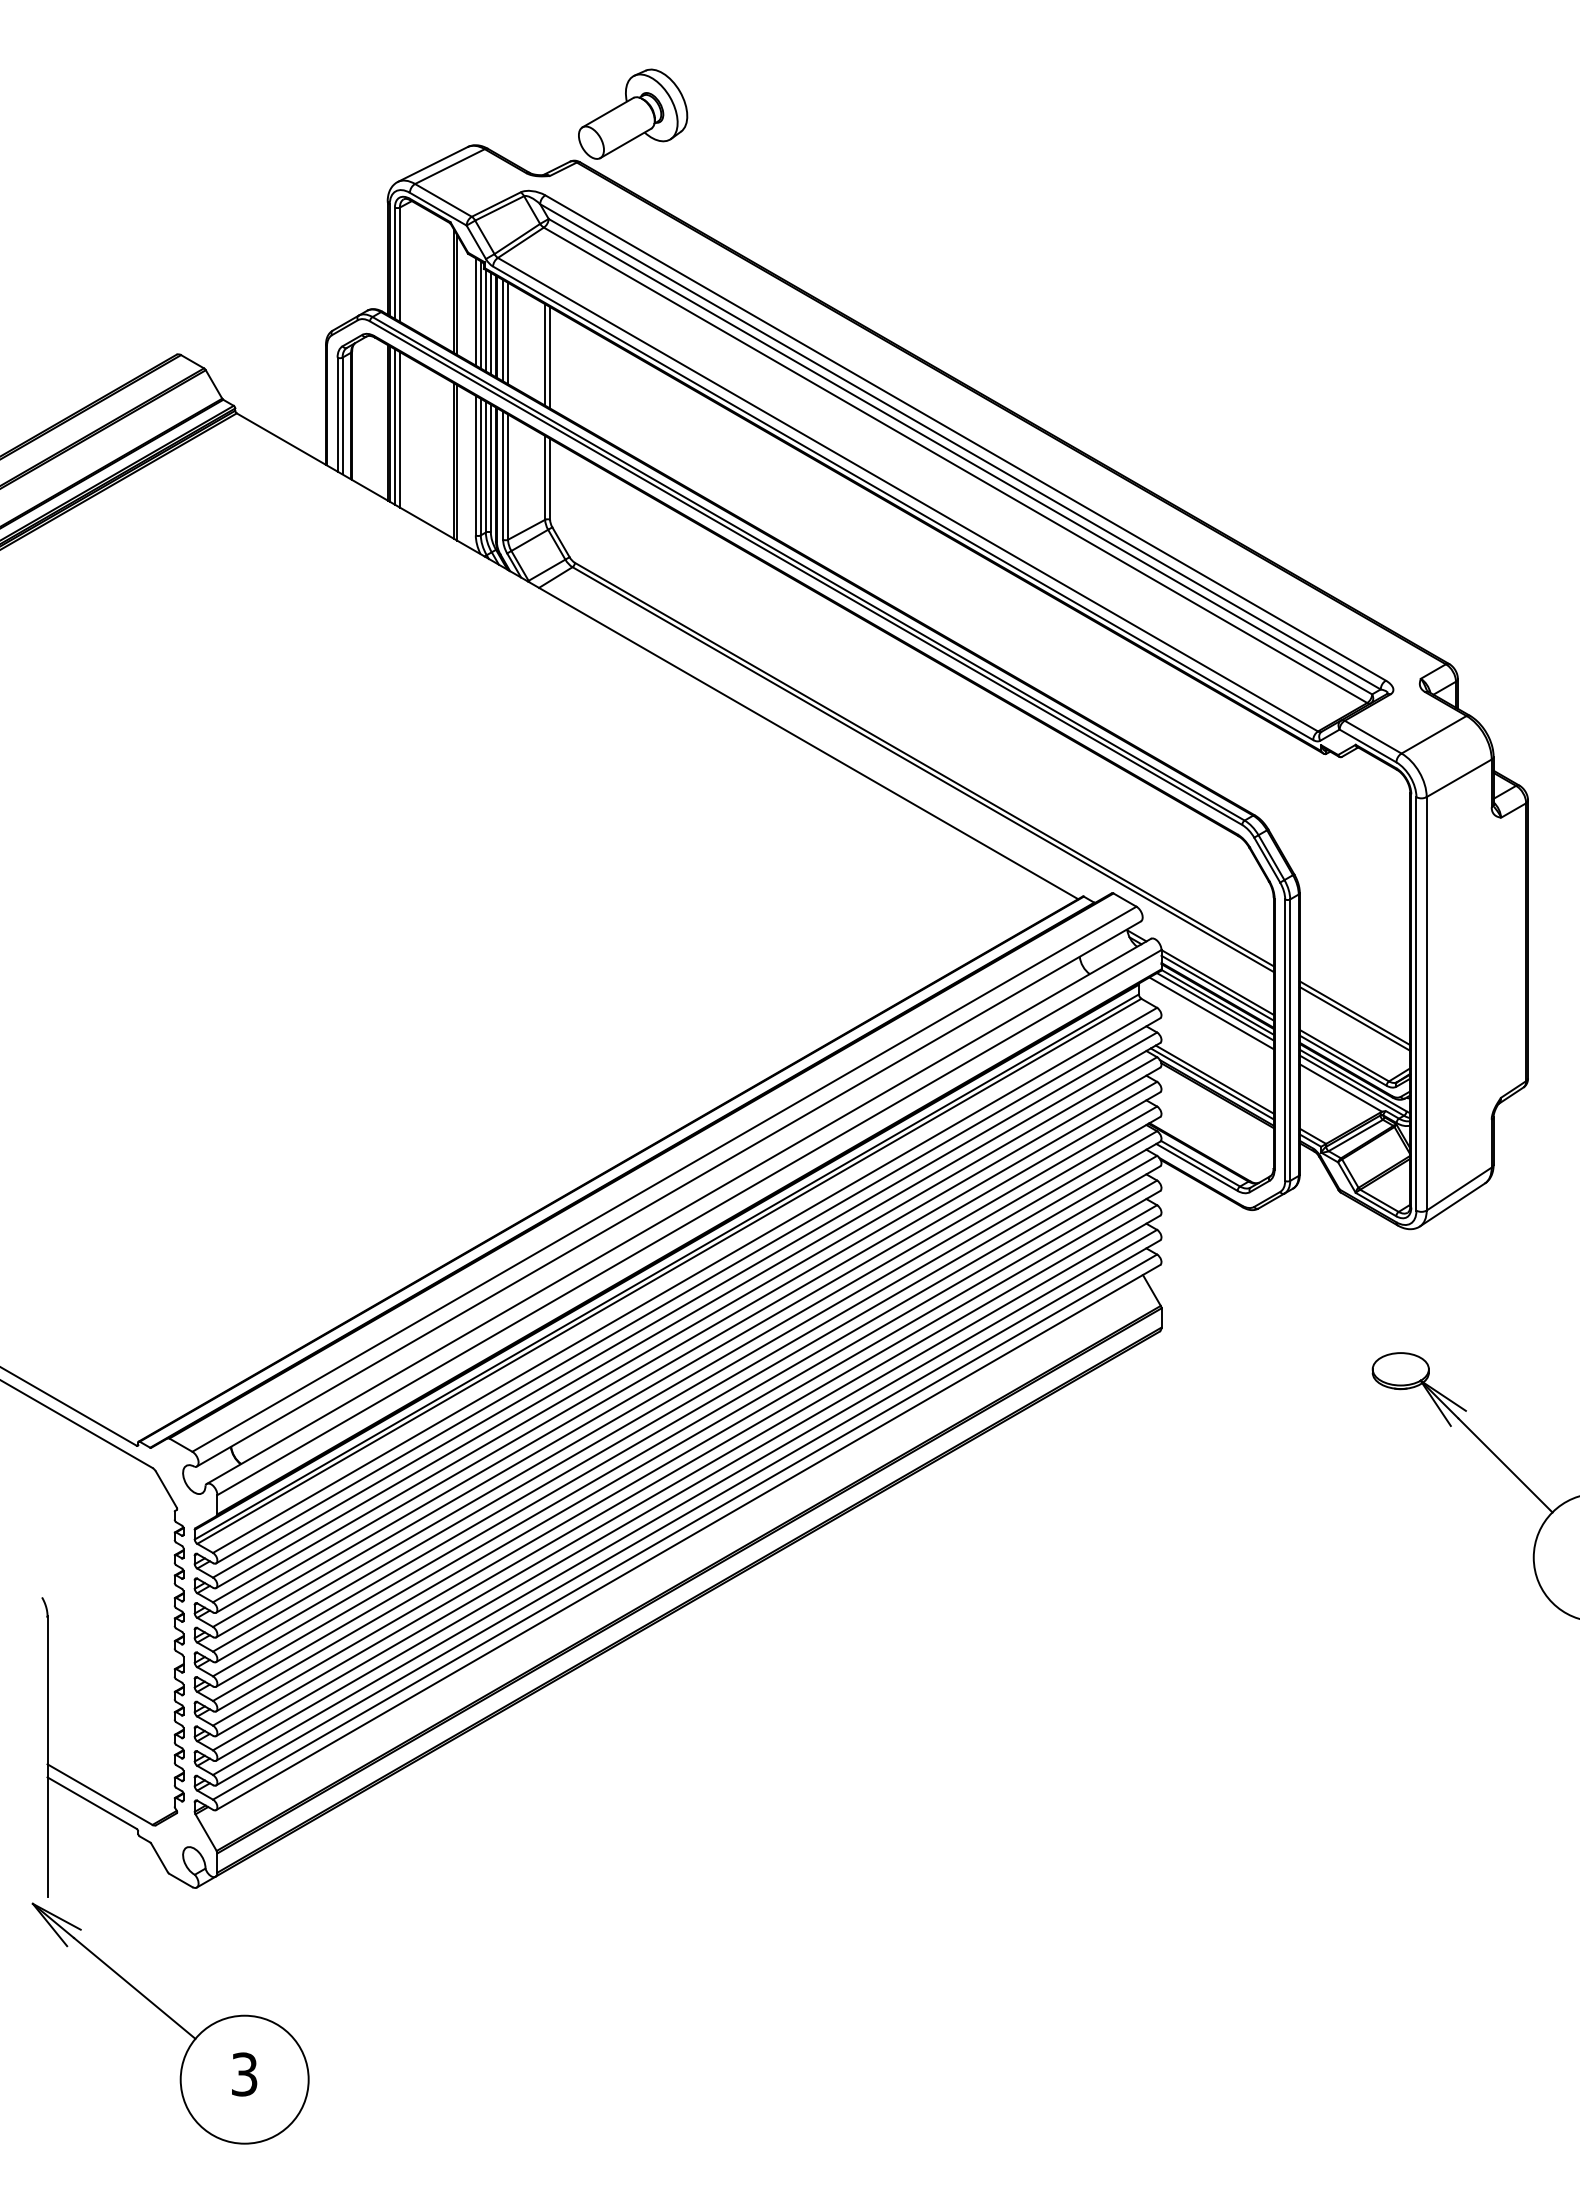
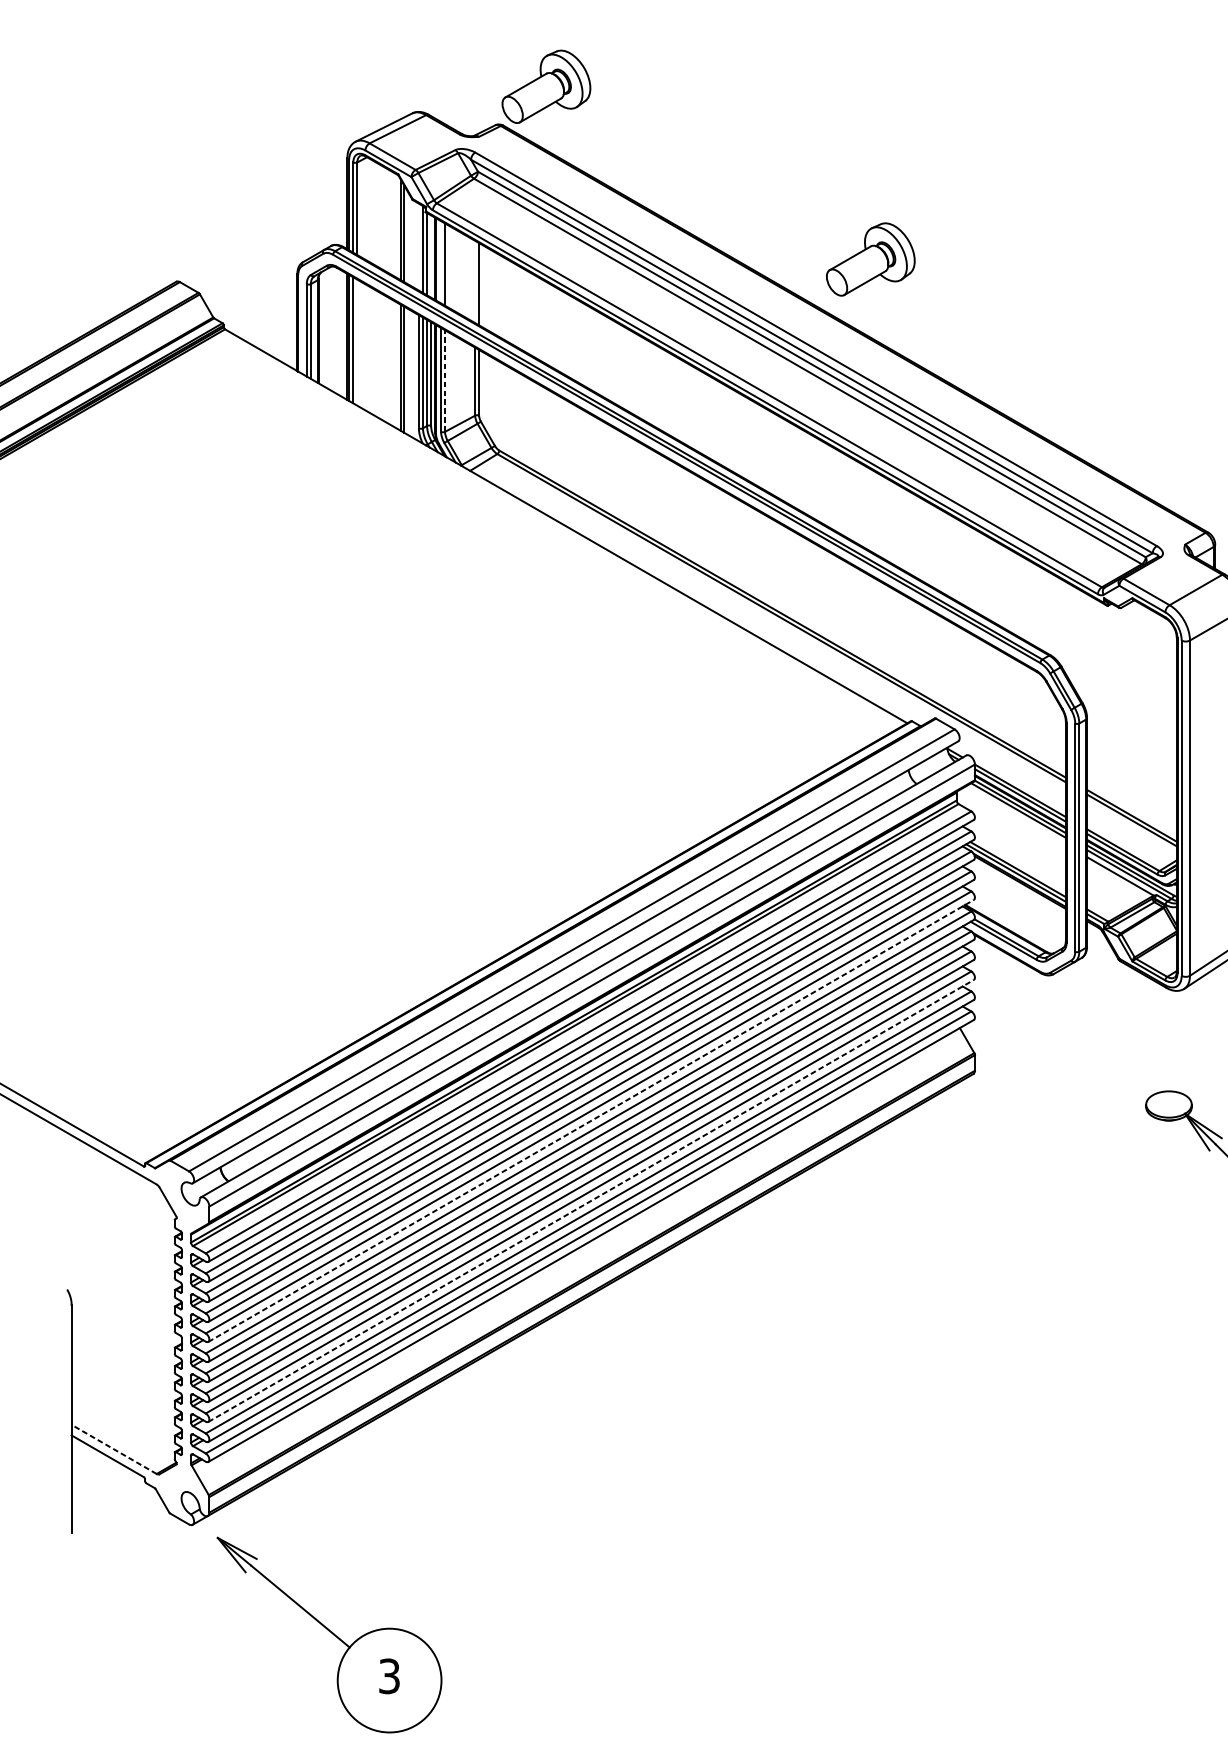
line: (475, 311) -> (418, 246), removed
line: (490, 323) -> (430, 256), removed
part: (1033, 326) -> (871, 258), added
line: (503, 330) -> (441, 262), removed
line: (545, 354) -> (475, 281), removed
line: (399, 429) -> (357, 342), removed
line: (508, 477) -> (445, 381), solid -> dashed
line: (1211, 1013) -> (1015, 816), removed
line: (688, 1389) -> (591, 1120), solid -> dashed
line: (688, 1487) -> (591, 1200), solid -> dashed
line: (100, 1794) -> (114, 1449), solid -> dashed
part: (170, 2023) -> (329, 1635), moved

